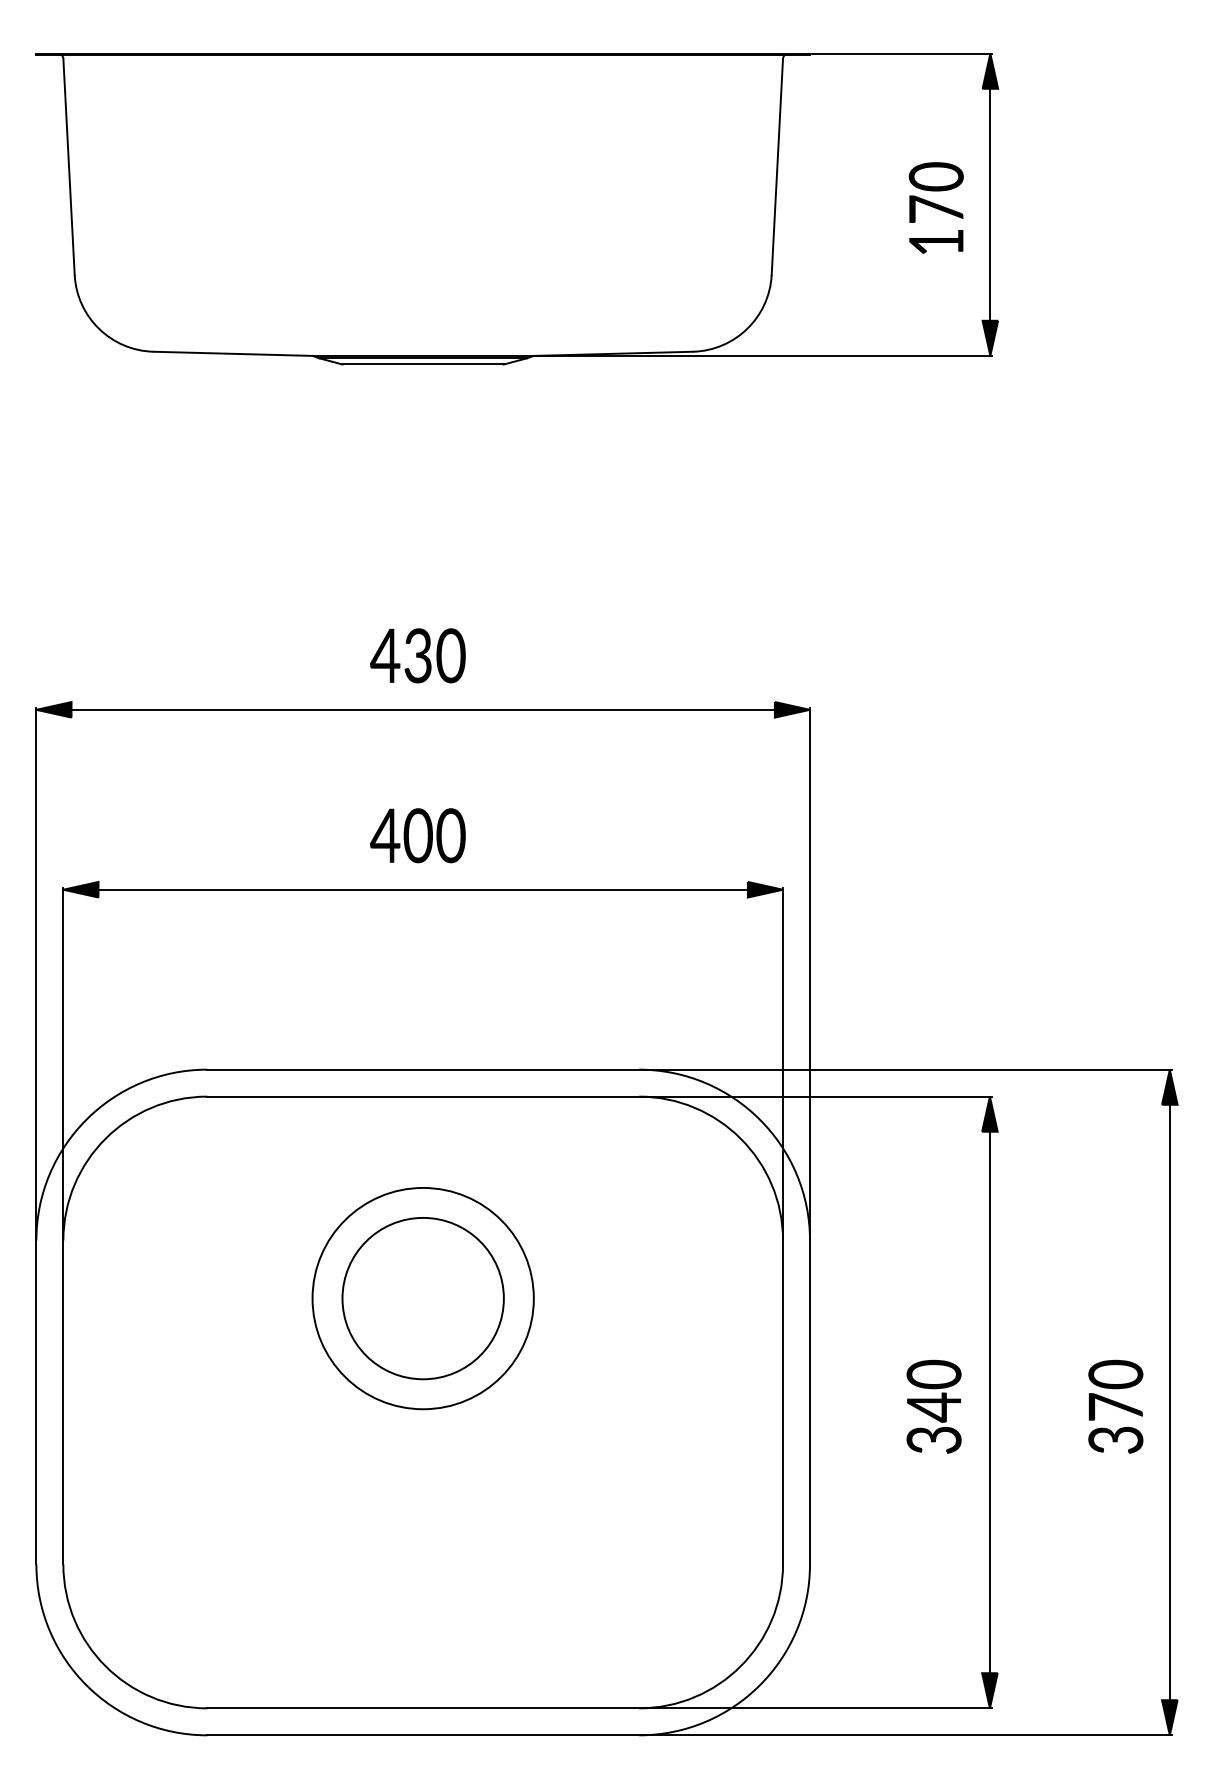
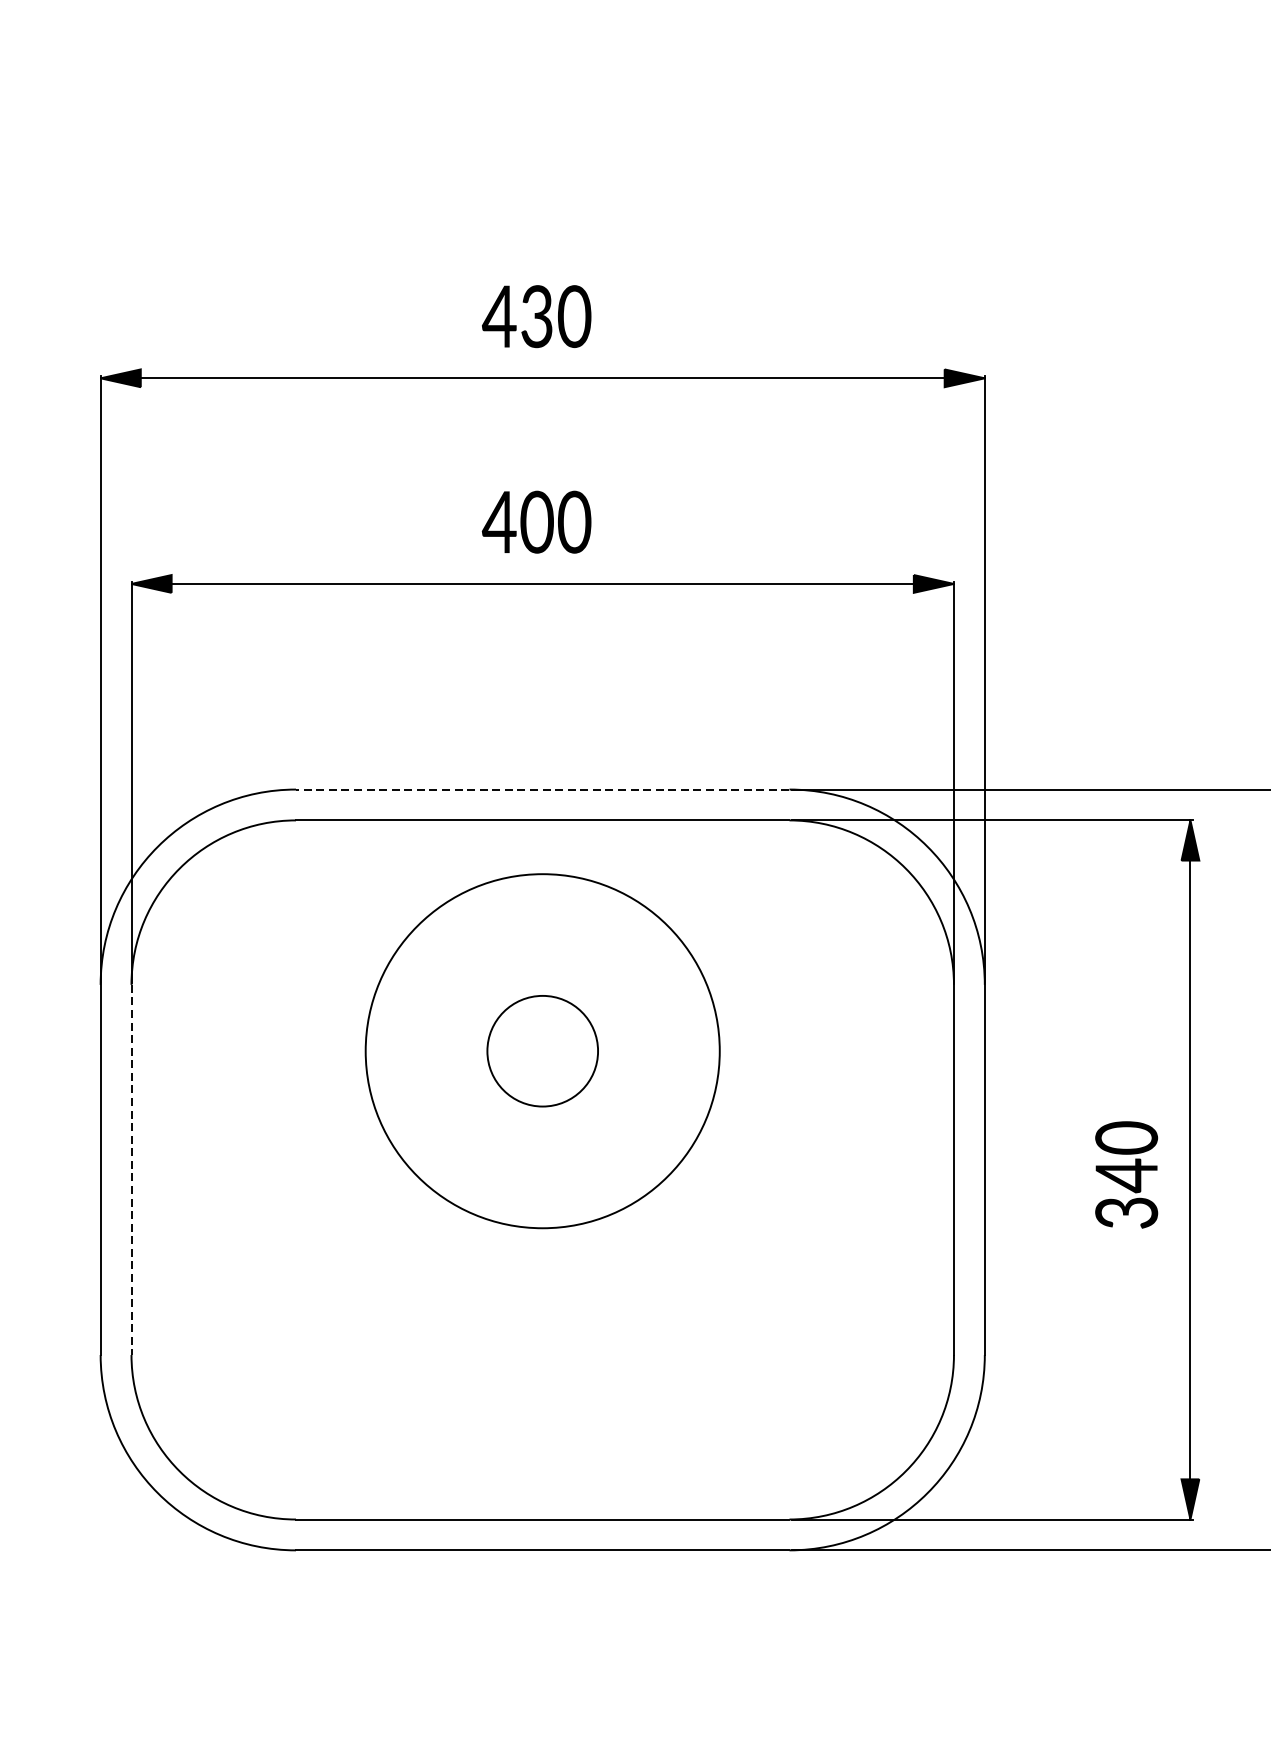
line: (423, 1069) -> (543, 789), solid -> dashed
circle: (422, 1298) -> (541, 1051), size x0.6
circle: (422, 1298) -> (541, 1051), size x1.4
line: (63, 1402) -> (131, 1169), solid -> dashed

